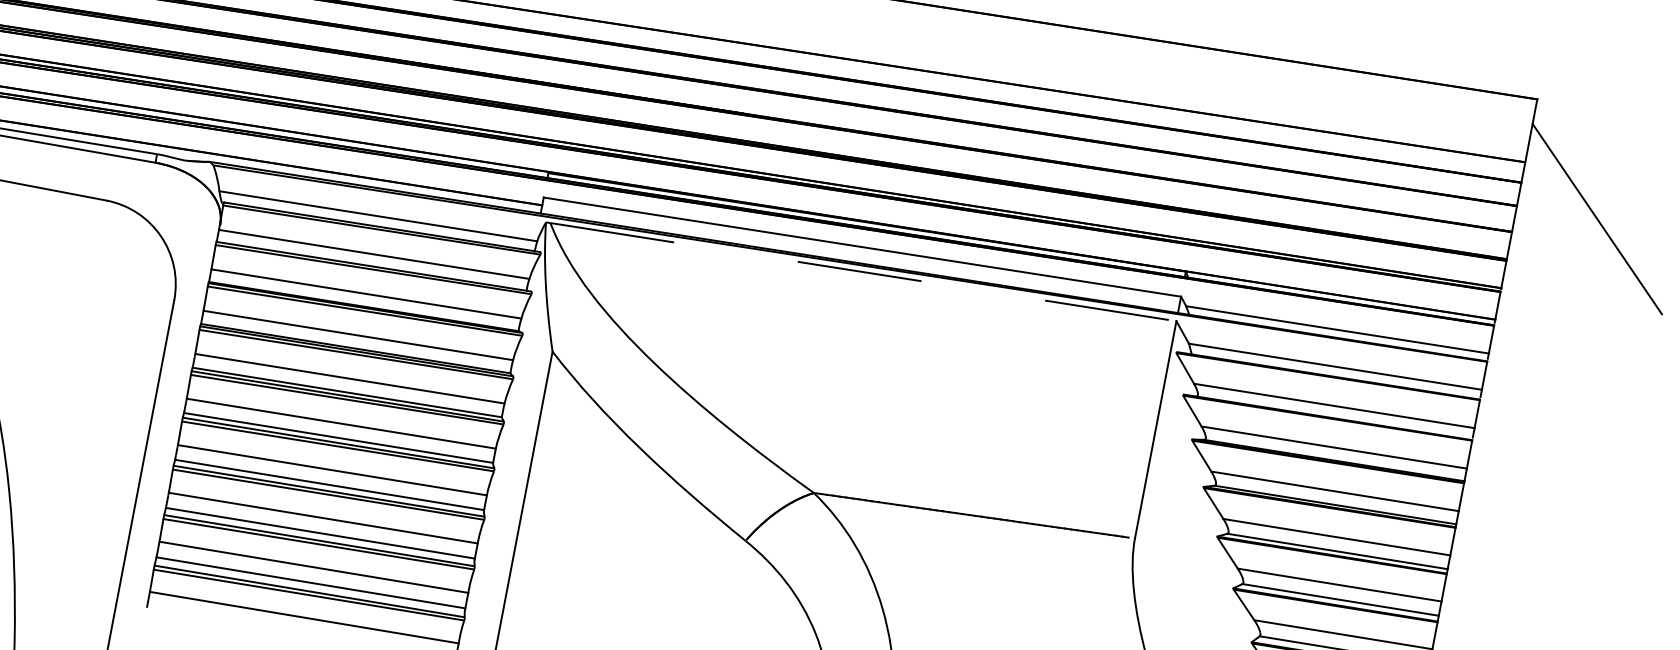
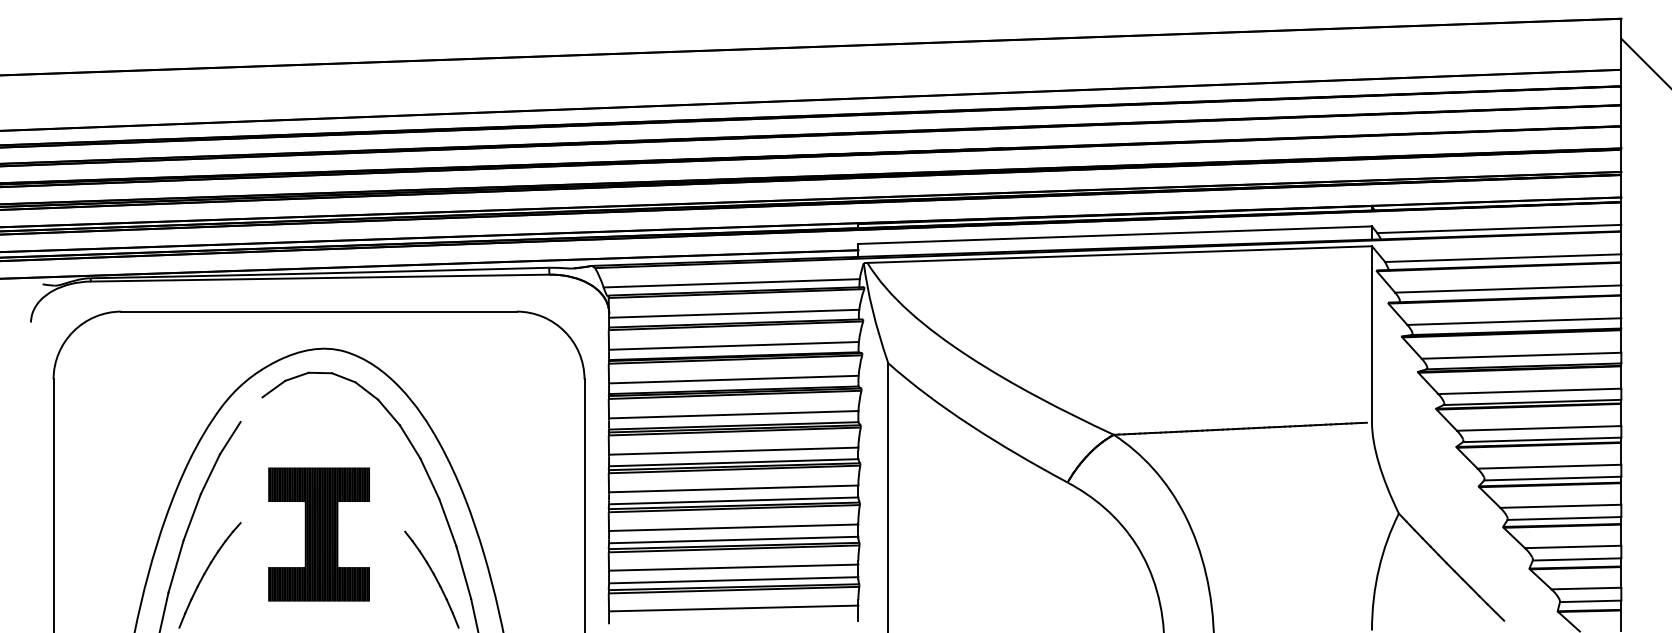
line: (864, 272) -> (1120, 254), dashed -> solid

